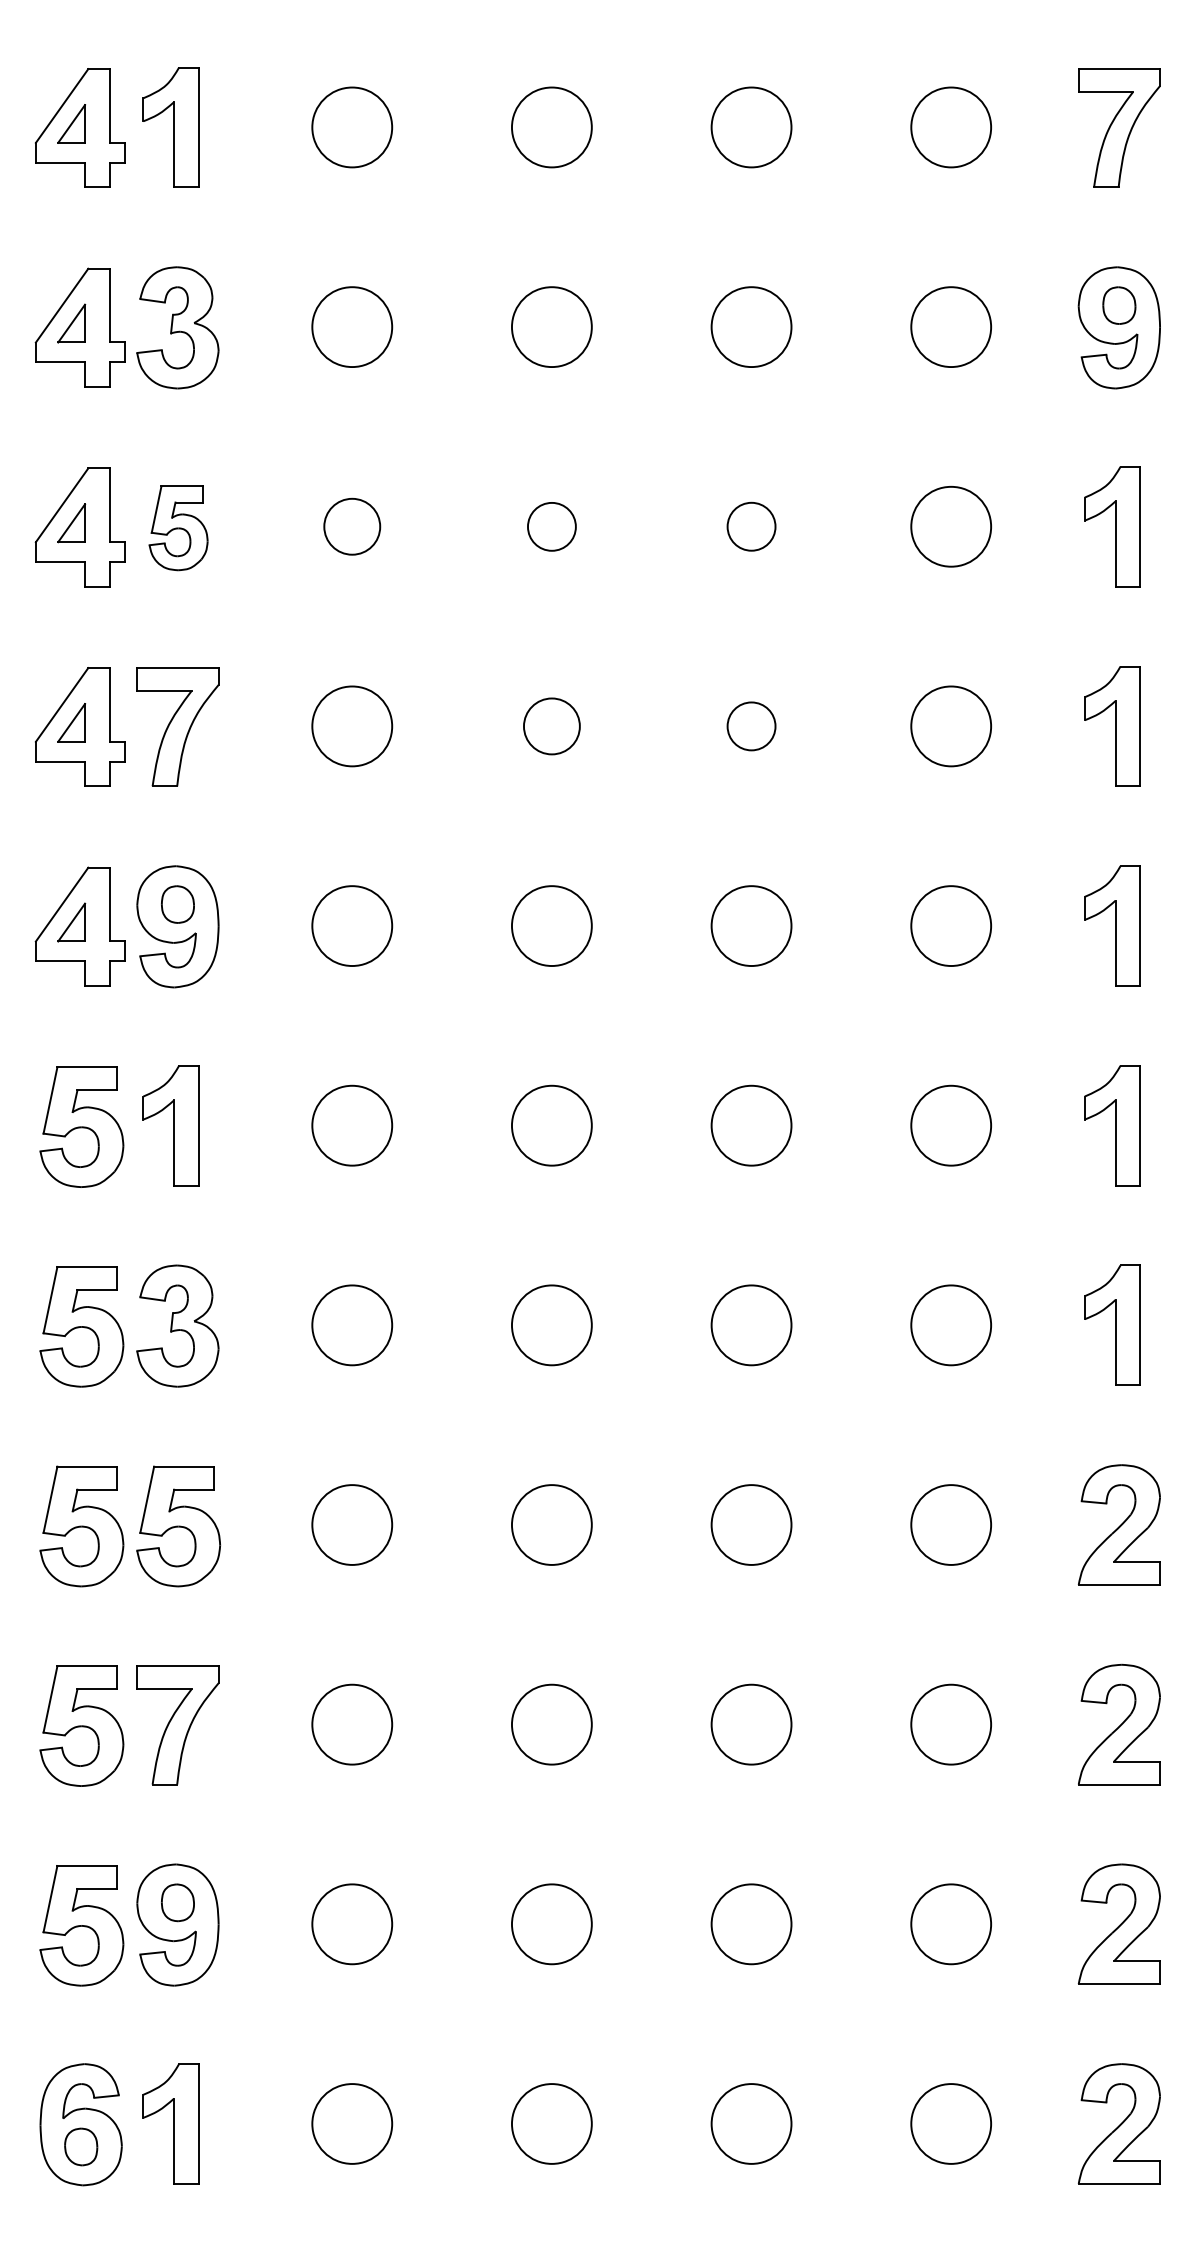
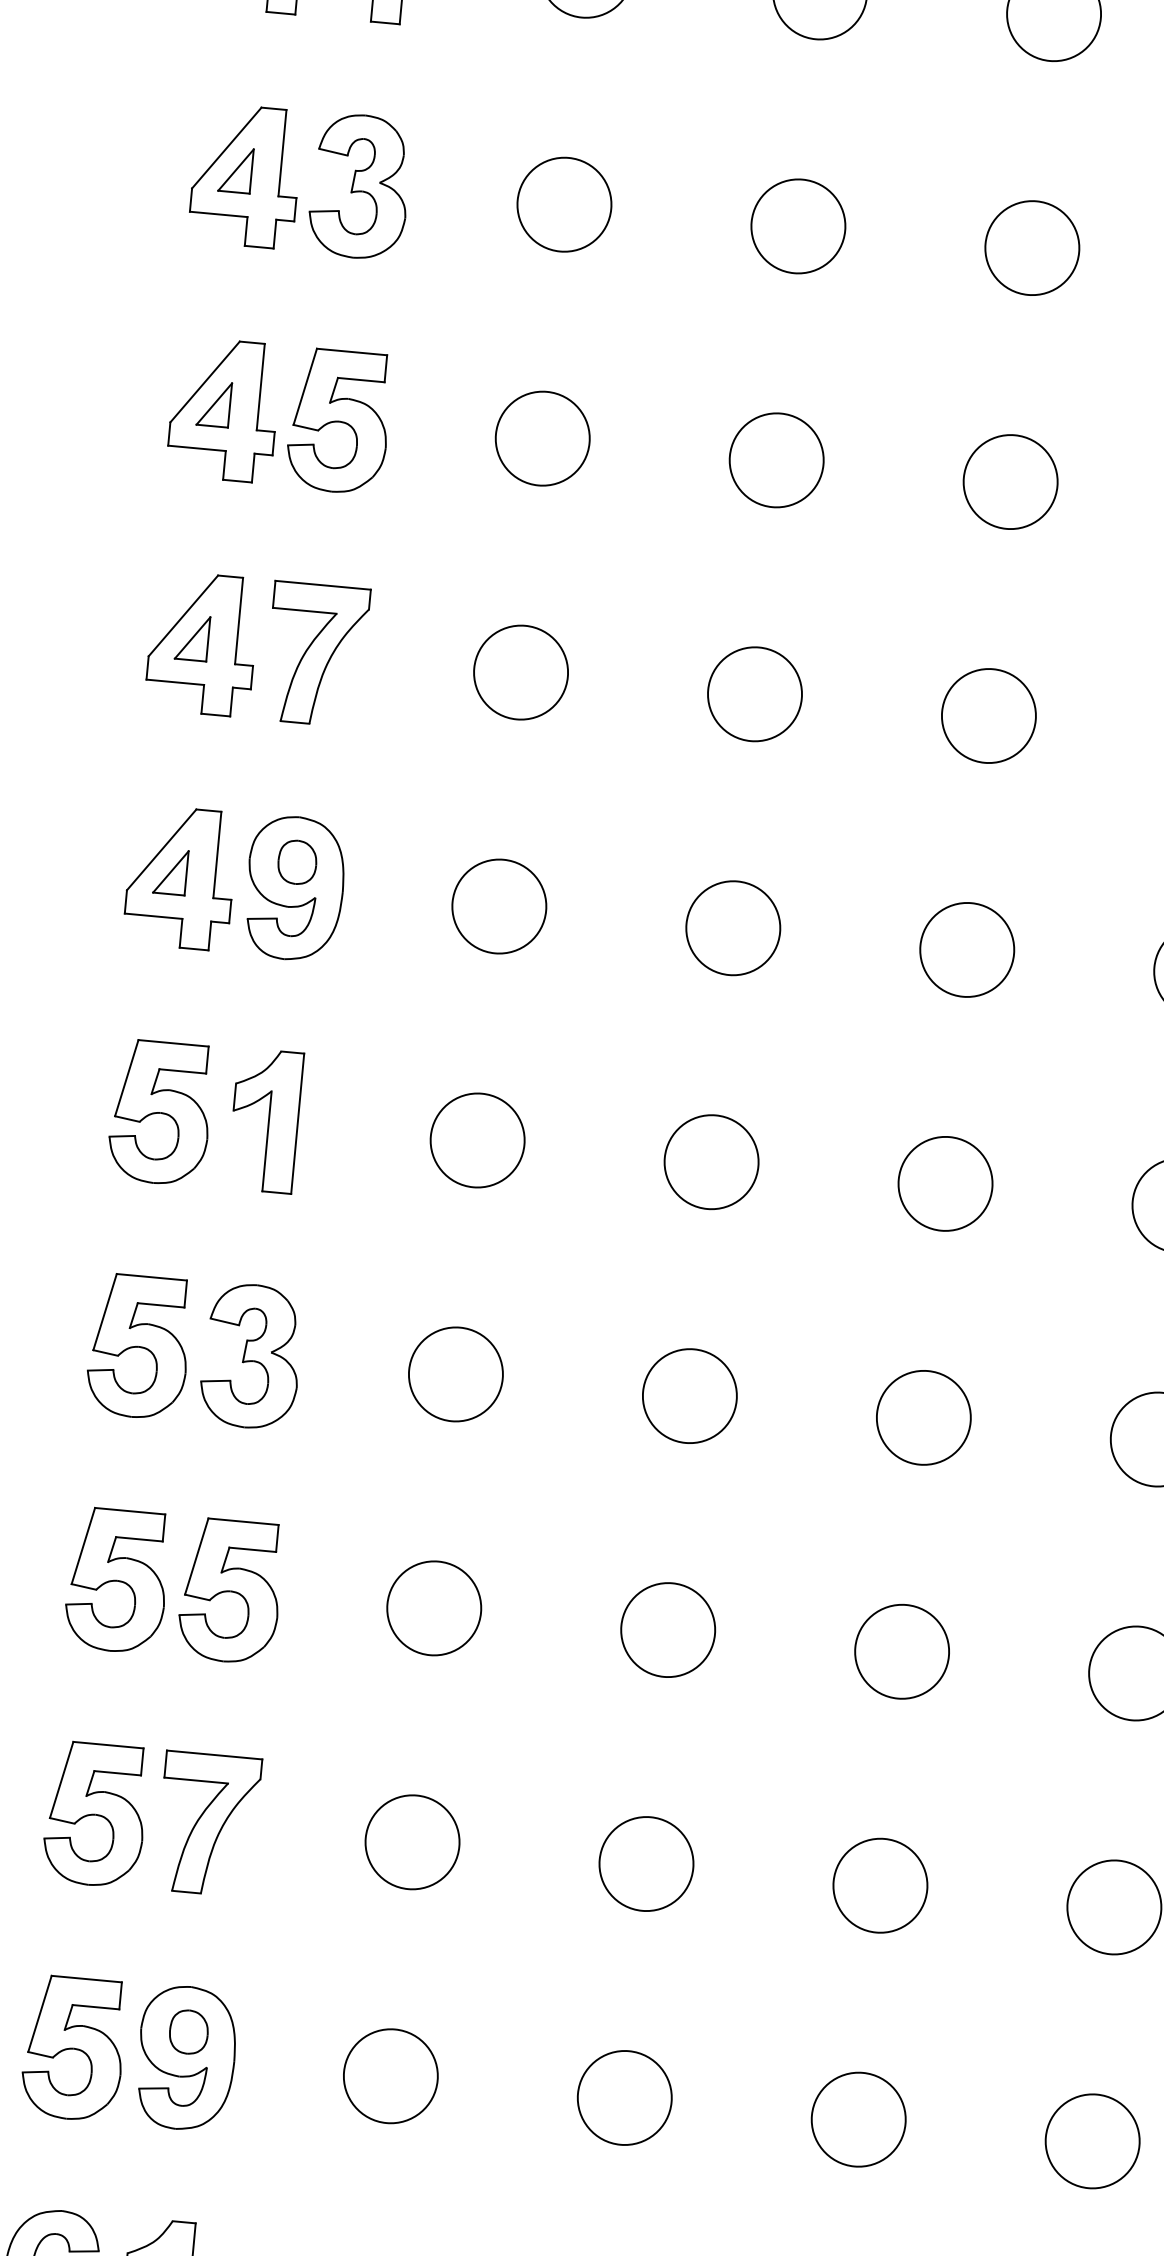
circle: (352, 526) -> (543, 438), size x1.43
circle: (551, 526) -> (776, 460), size x1.67
circle: (751, 526) -> (1010, 481), size x1.67
part: (178, 528) -> (338, 421), size x1.43
circle: (551, 726) -> (754, 694), size x1.43
circle: (751, 726) -> (988, 716), size x1.67

